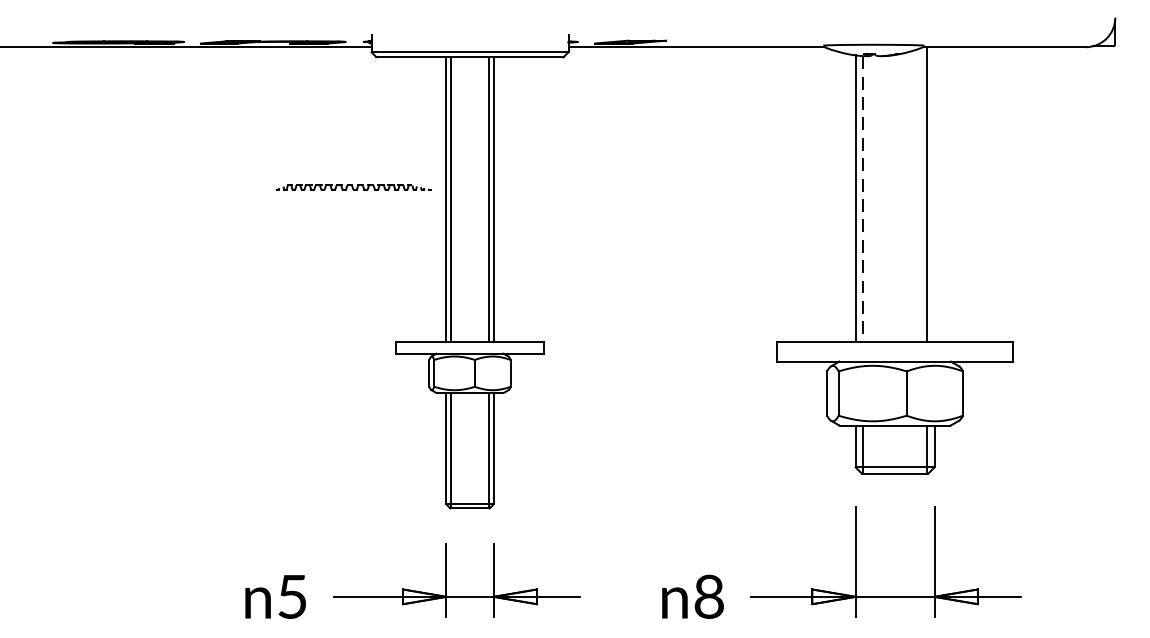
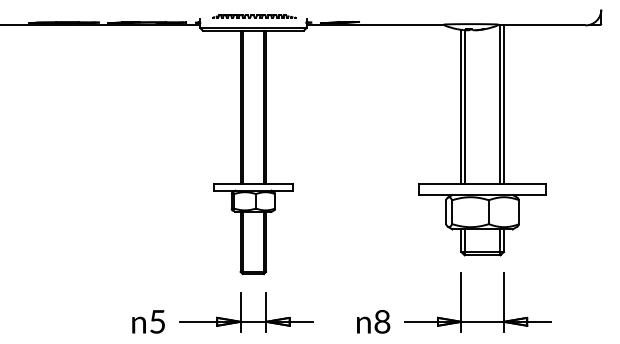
line: (353, 188) -> (254, 16), moved
line: (933, 193) -> (503, 104), added
line: (863, 199) -> (465, 107), dashed -> solid

